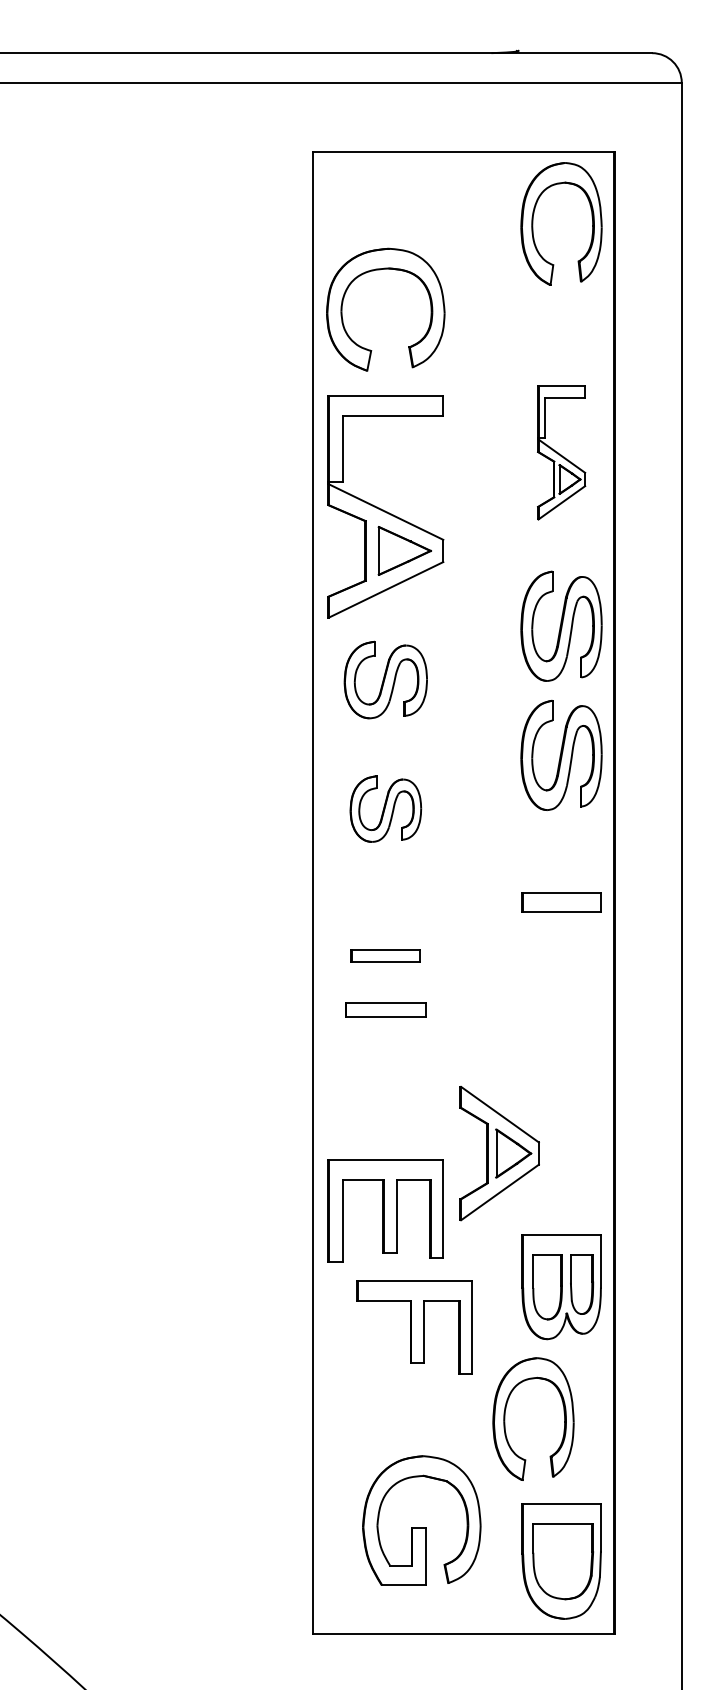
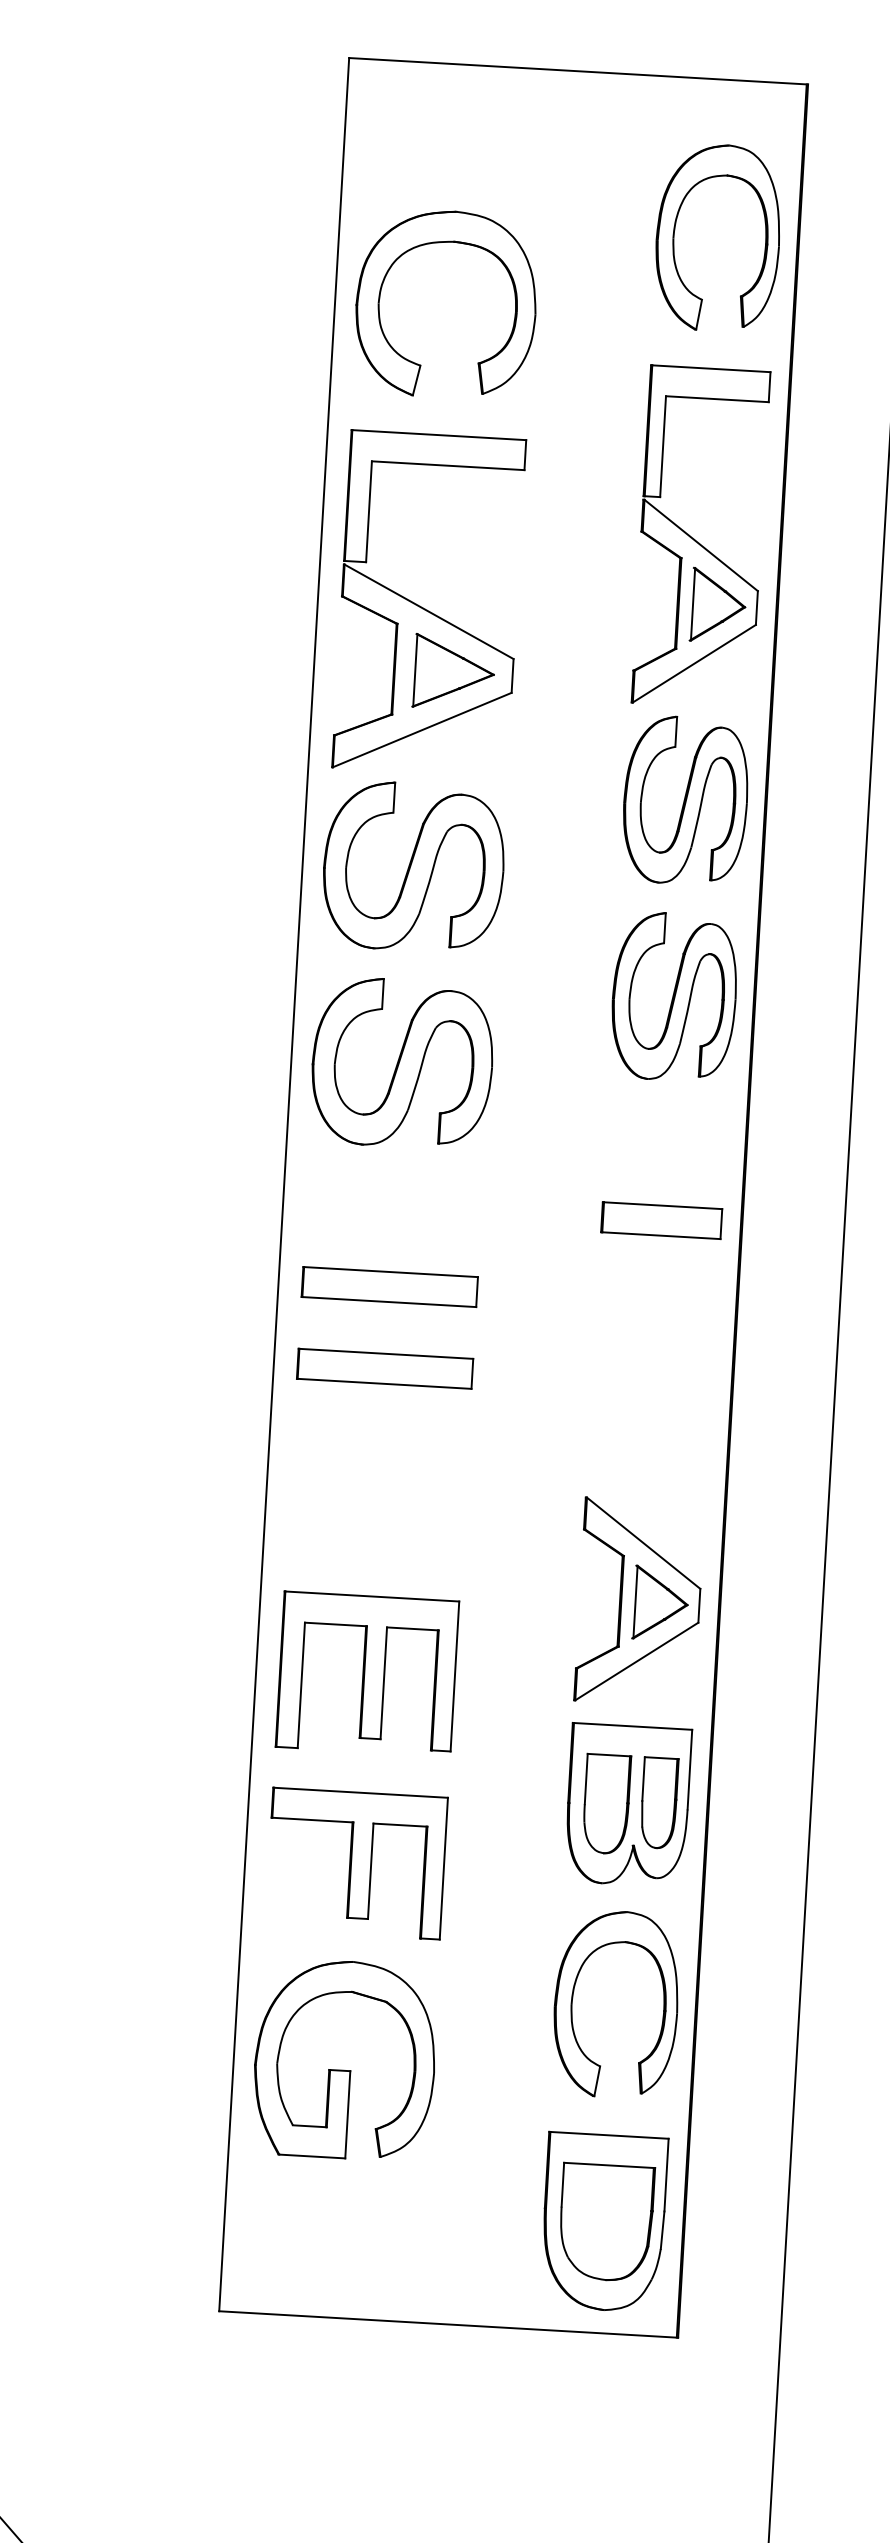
part: (533, 223) -> (675, 234), moved
part: (561, 452) -> (700, 536), size x1.67
part: (385, 679) -> (413, 866), size x1.43
part: (385, 808) -> (402, 1062), size x1.67
part: (385, 955) -> (389, 1285), size x1.67
part: (385, 1009) -> (384, 1367), size x1.43
part: (499, 1153) -> (639, 1602), moved
part: (414, 1327) -> (355, 1863), moved
part: (505, 1418) -> (573, 2001), moved
part: (421, 1527) -> (344, 2070), moved

